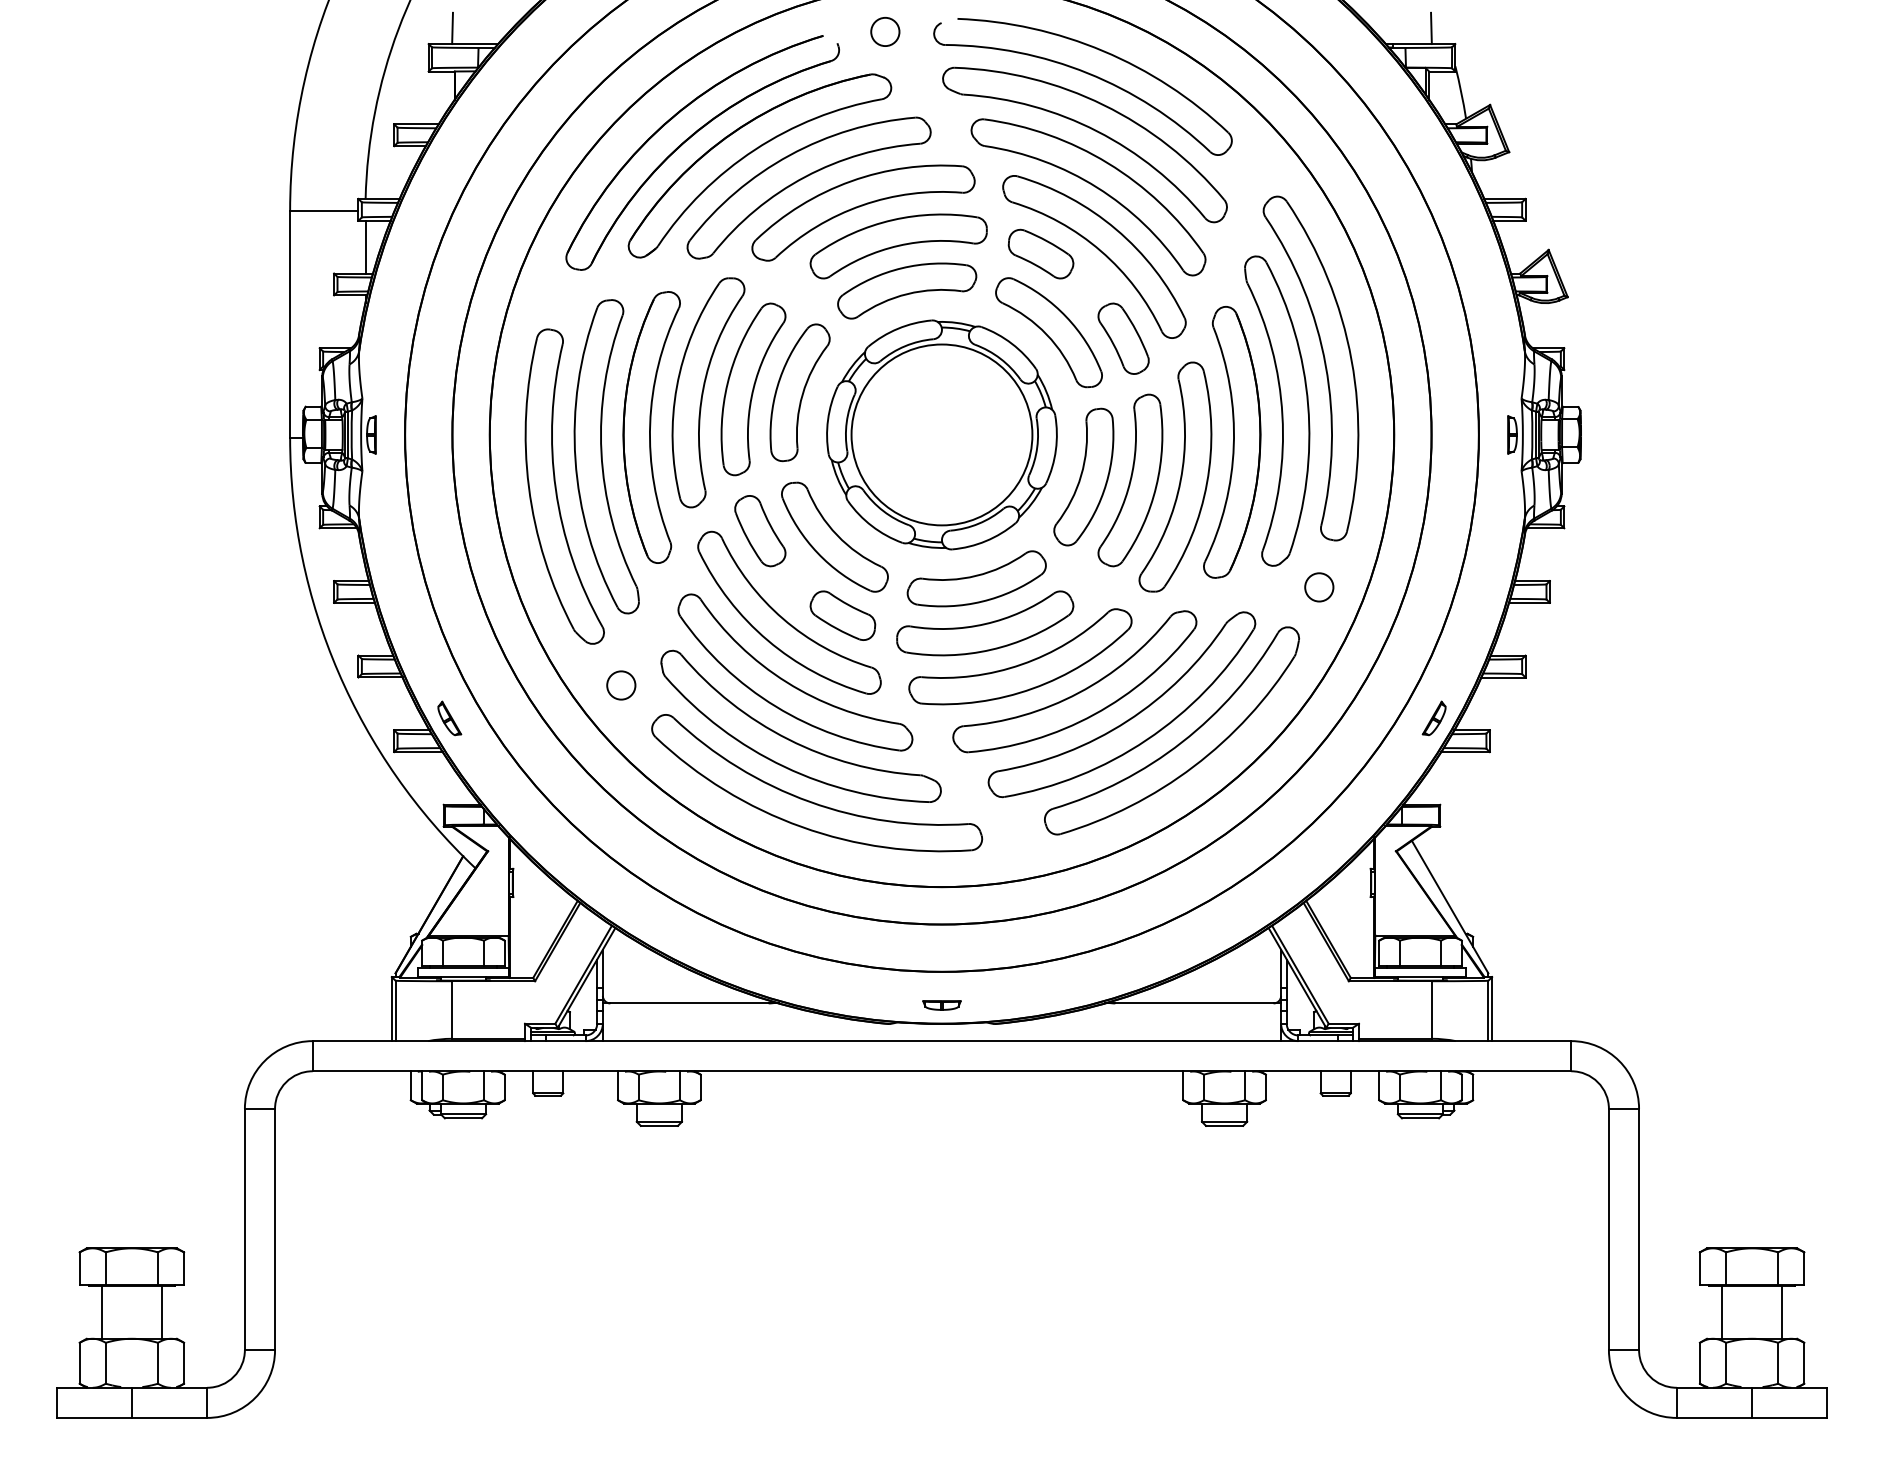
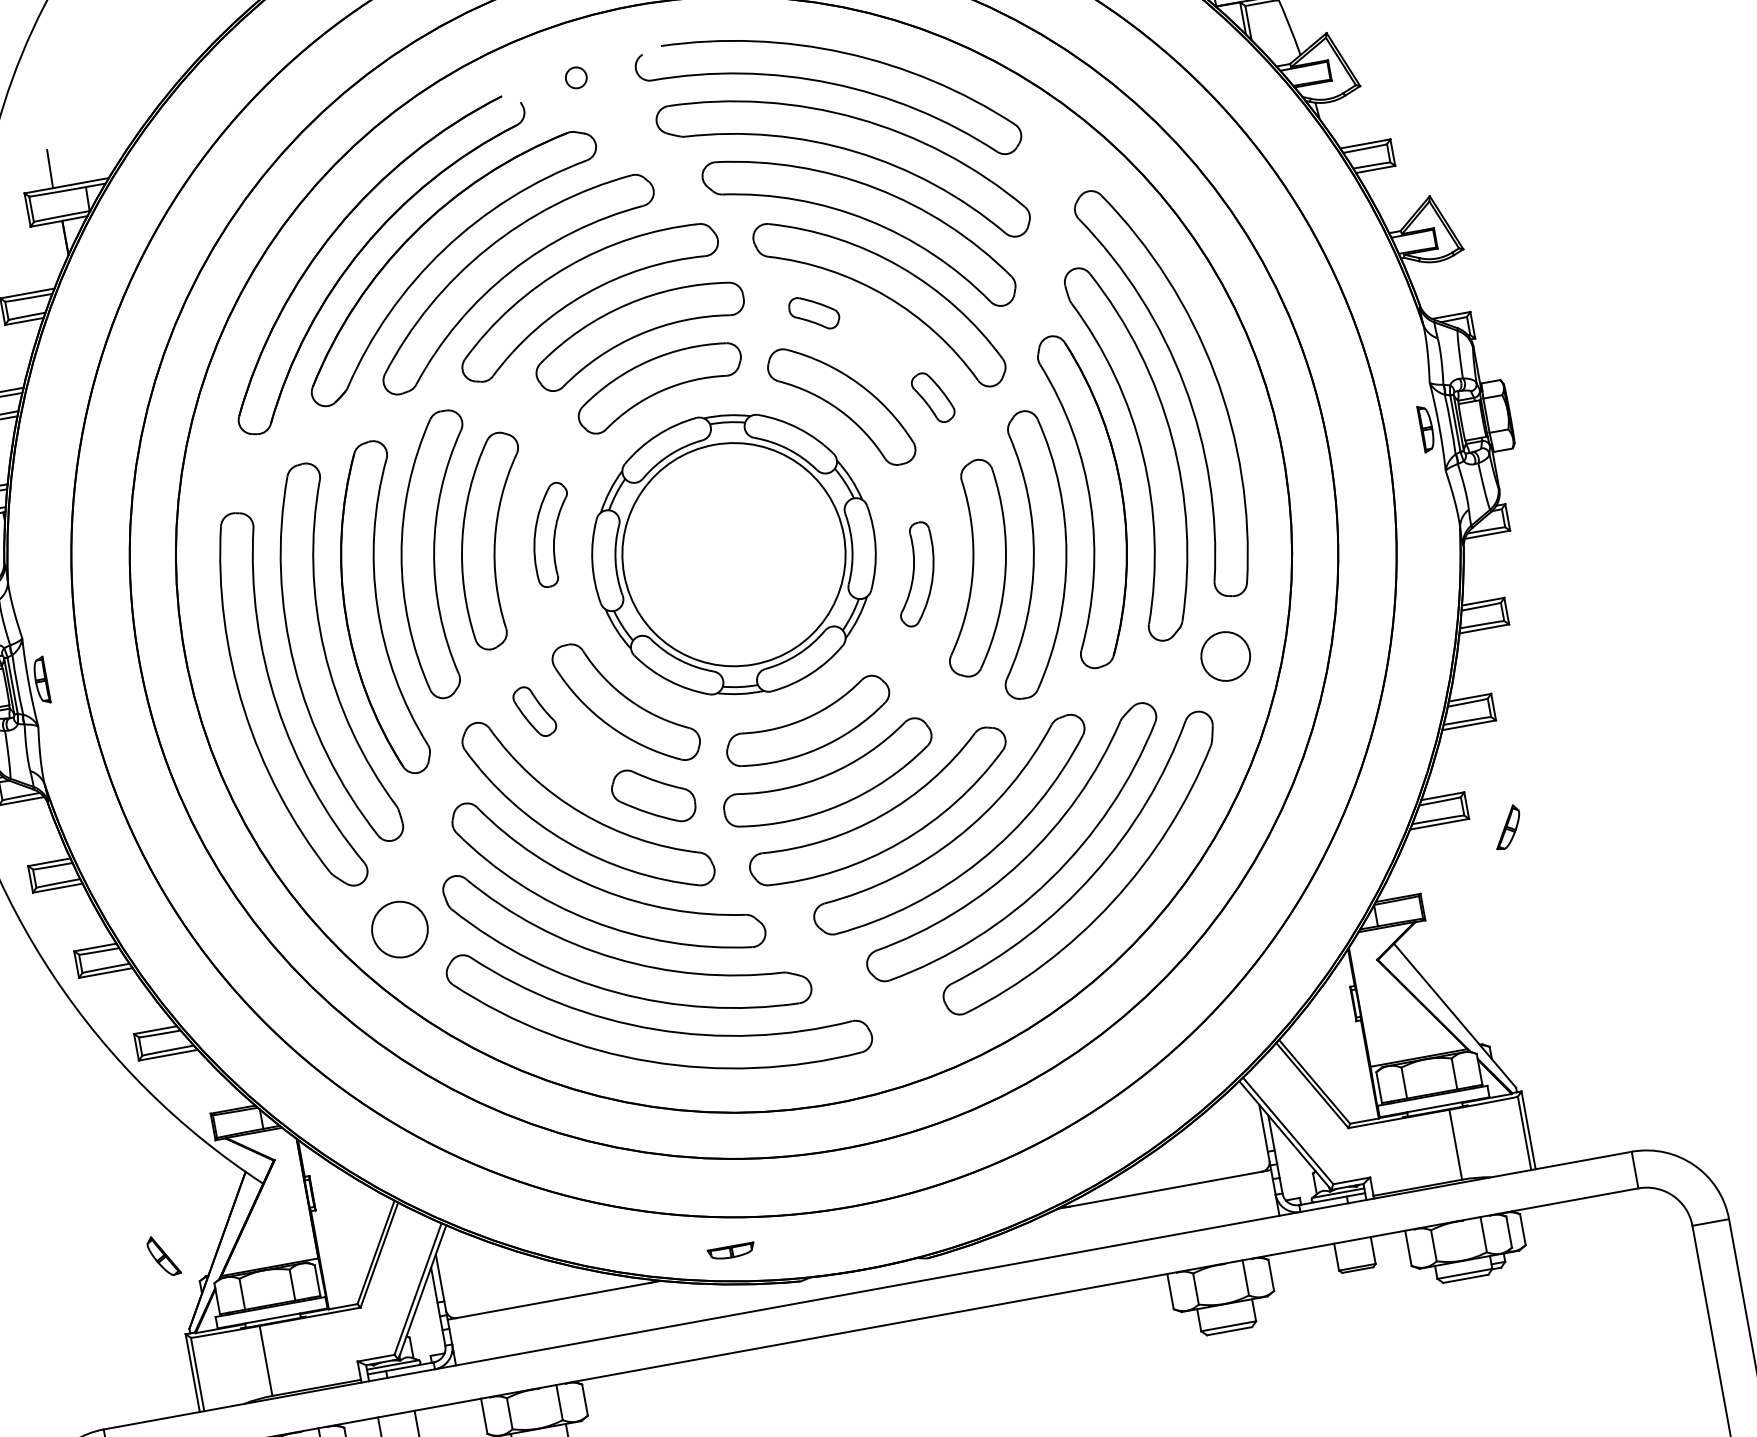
circle: (885, 31) -> (576, 77), size x0.6
part: (1040, 253) -> (813, 312), size x0.6
part: (1123, 338) -> (933, 397), size x0.6
part: (799, 392) -> (551, 534), size x0.6
part: (1083, 476) -> (914, 573), size x0.6
part: (760, 531) -> (534, 711), size x0.6
circle: (1319, 587) -> (1226, 656), size x1.4
circle: (621, 685) -> (400, 929), size x1.6
part: (449, 718) -> (163, 1256), moved
part: (1433, 718) -> (1506, 827), moved
part: (941, 1005) -> (730, 1252), moved

